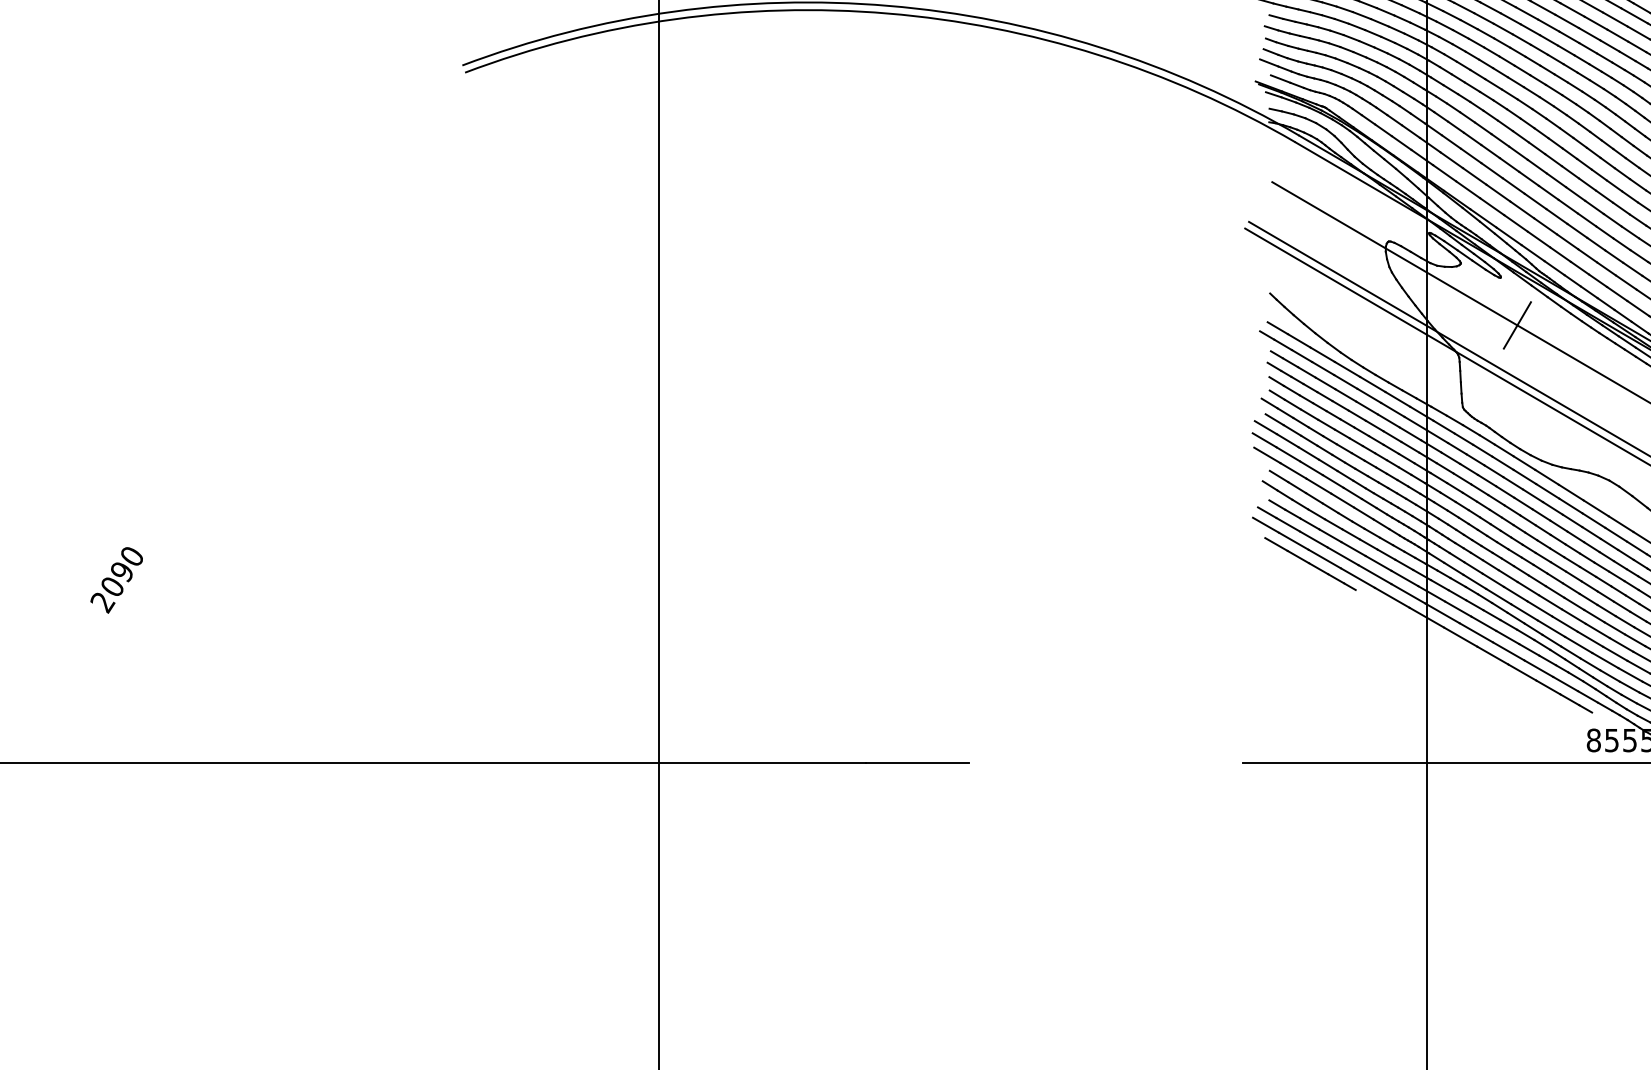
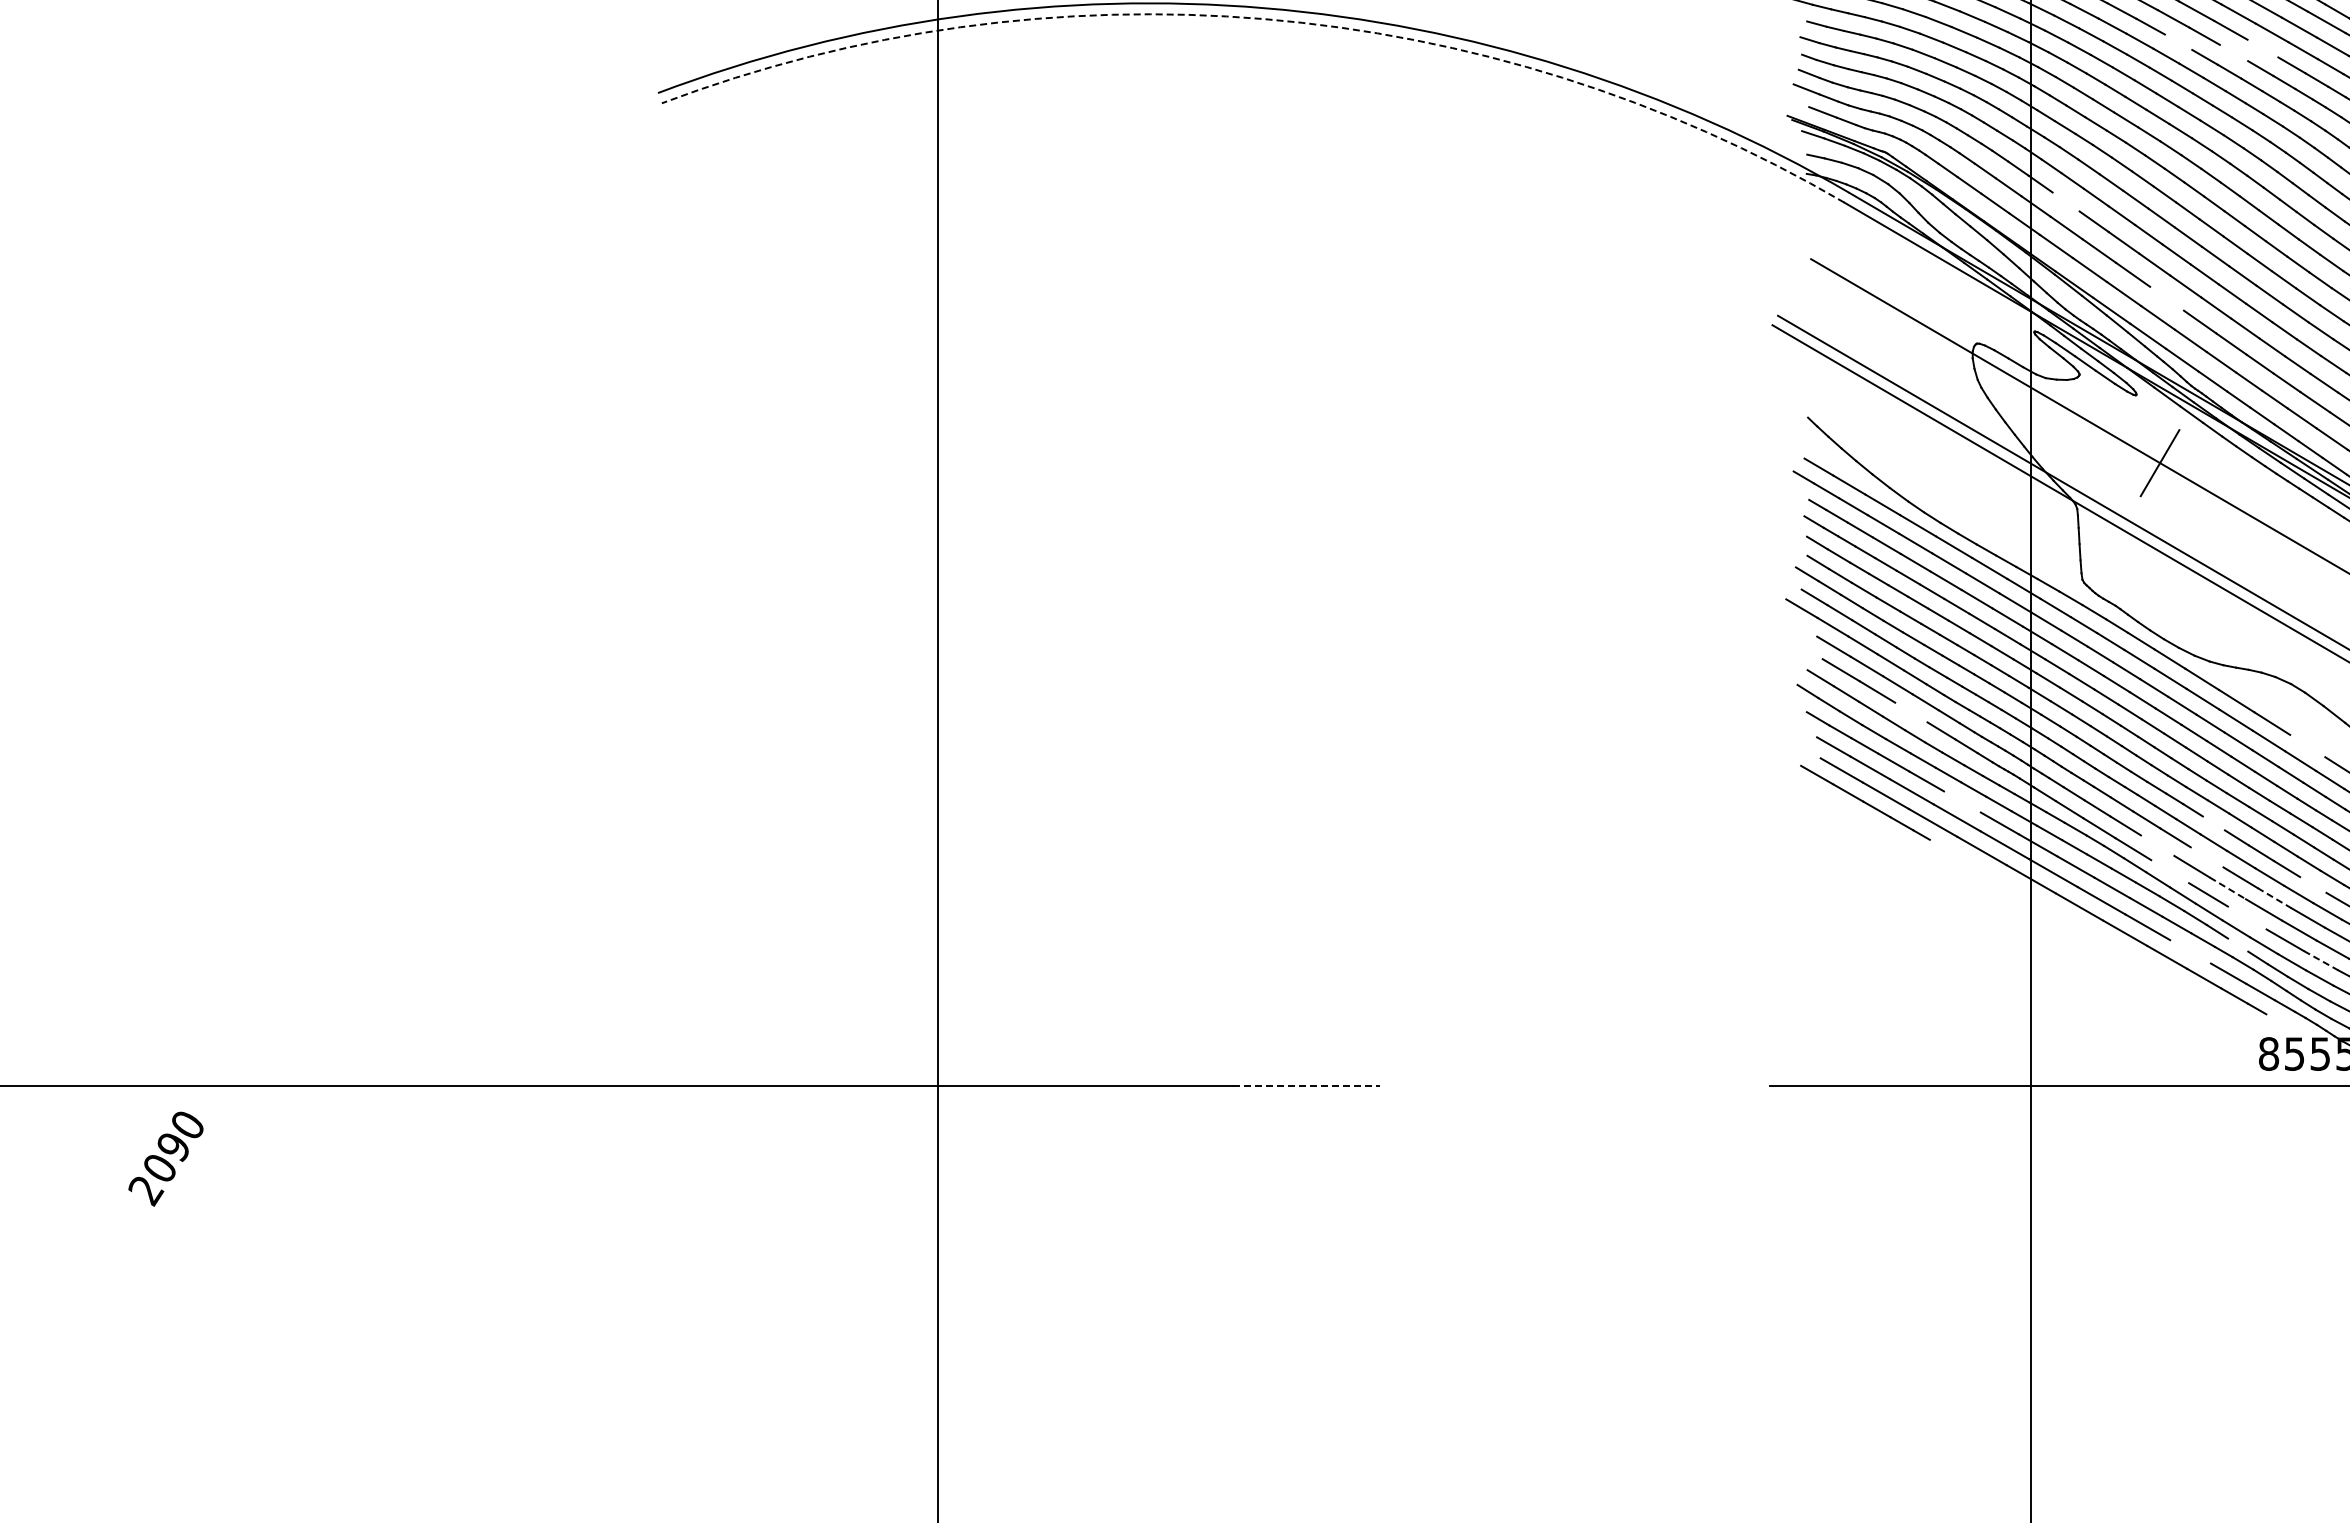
arc: (888, 13) -> (1264, 19), solid -> dashed
line: (1530, 29) -> (2178, 41), removed
line: (1589, 34) -> (2262, 48), removed
line: (1568, 36) -> (2233, 52), removed
line: (1450, 141) -> (2065, 201), removed
line: (1521, 209) -> (2166, 298), removed
line: (1264, 440) -> (1800, 626), removed
line: (1266, 455) -> (1803, 648), removed
line: (1342, 500) -> (1911, 712), removed
line: (1266, 512) -> (1803, 729), removed
line: (1620, 523) -> (2307, 745), removed
line: (1265, 525) -> (1801, 747), removed
line: (1378, 563) -> (1962, 801), removed
line: (1554, 578) -> (2213, 823), removed
text: (116, 579) -> (165, 1158), moved
line: (1515, 594) -> (2157, 845), removed
line: (1550, 602) -> (2206, 857), removed
line: (1524, 612) -> (2170, 871), removed
line: (1625, 621) -> (2313, 884), removed
line: (1565, 624) -> (2228, 888), solid -> dashed
line: (1597, 631) -> (2274, 898), solid -> dashed
line: (1578, 644) -> (2246, 917), removed
line: (1572, 663) -> (2238, 944), removed
line: (1538, 668) -> (2190, 951), removed
line: (1630, 674) -> (2321, 960), solid -> dashed
line: (917, 763) -> (1306, 1086), solid -> dashed

